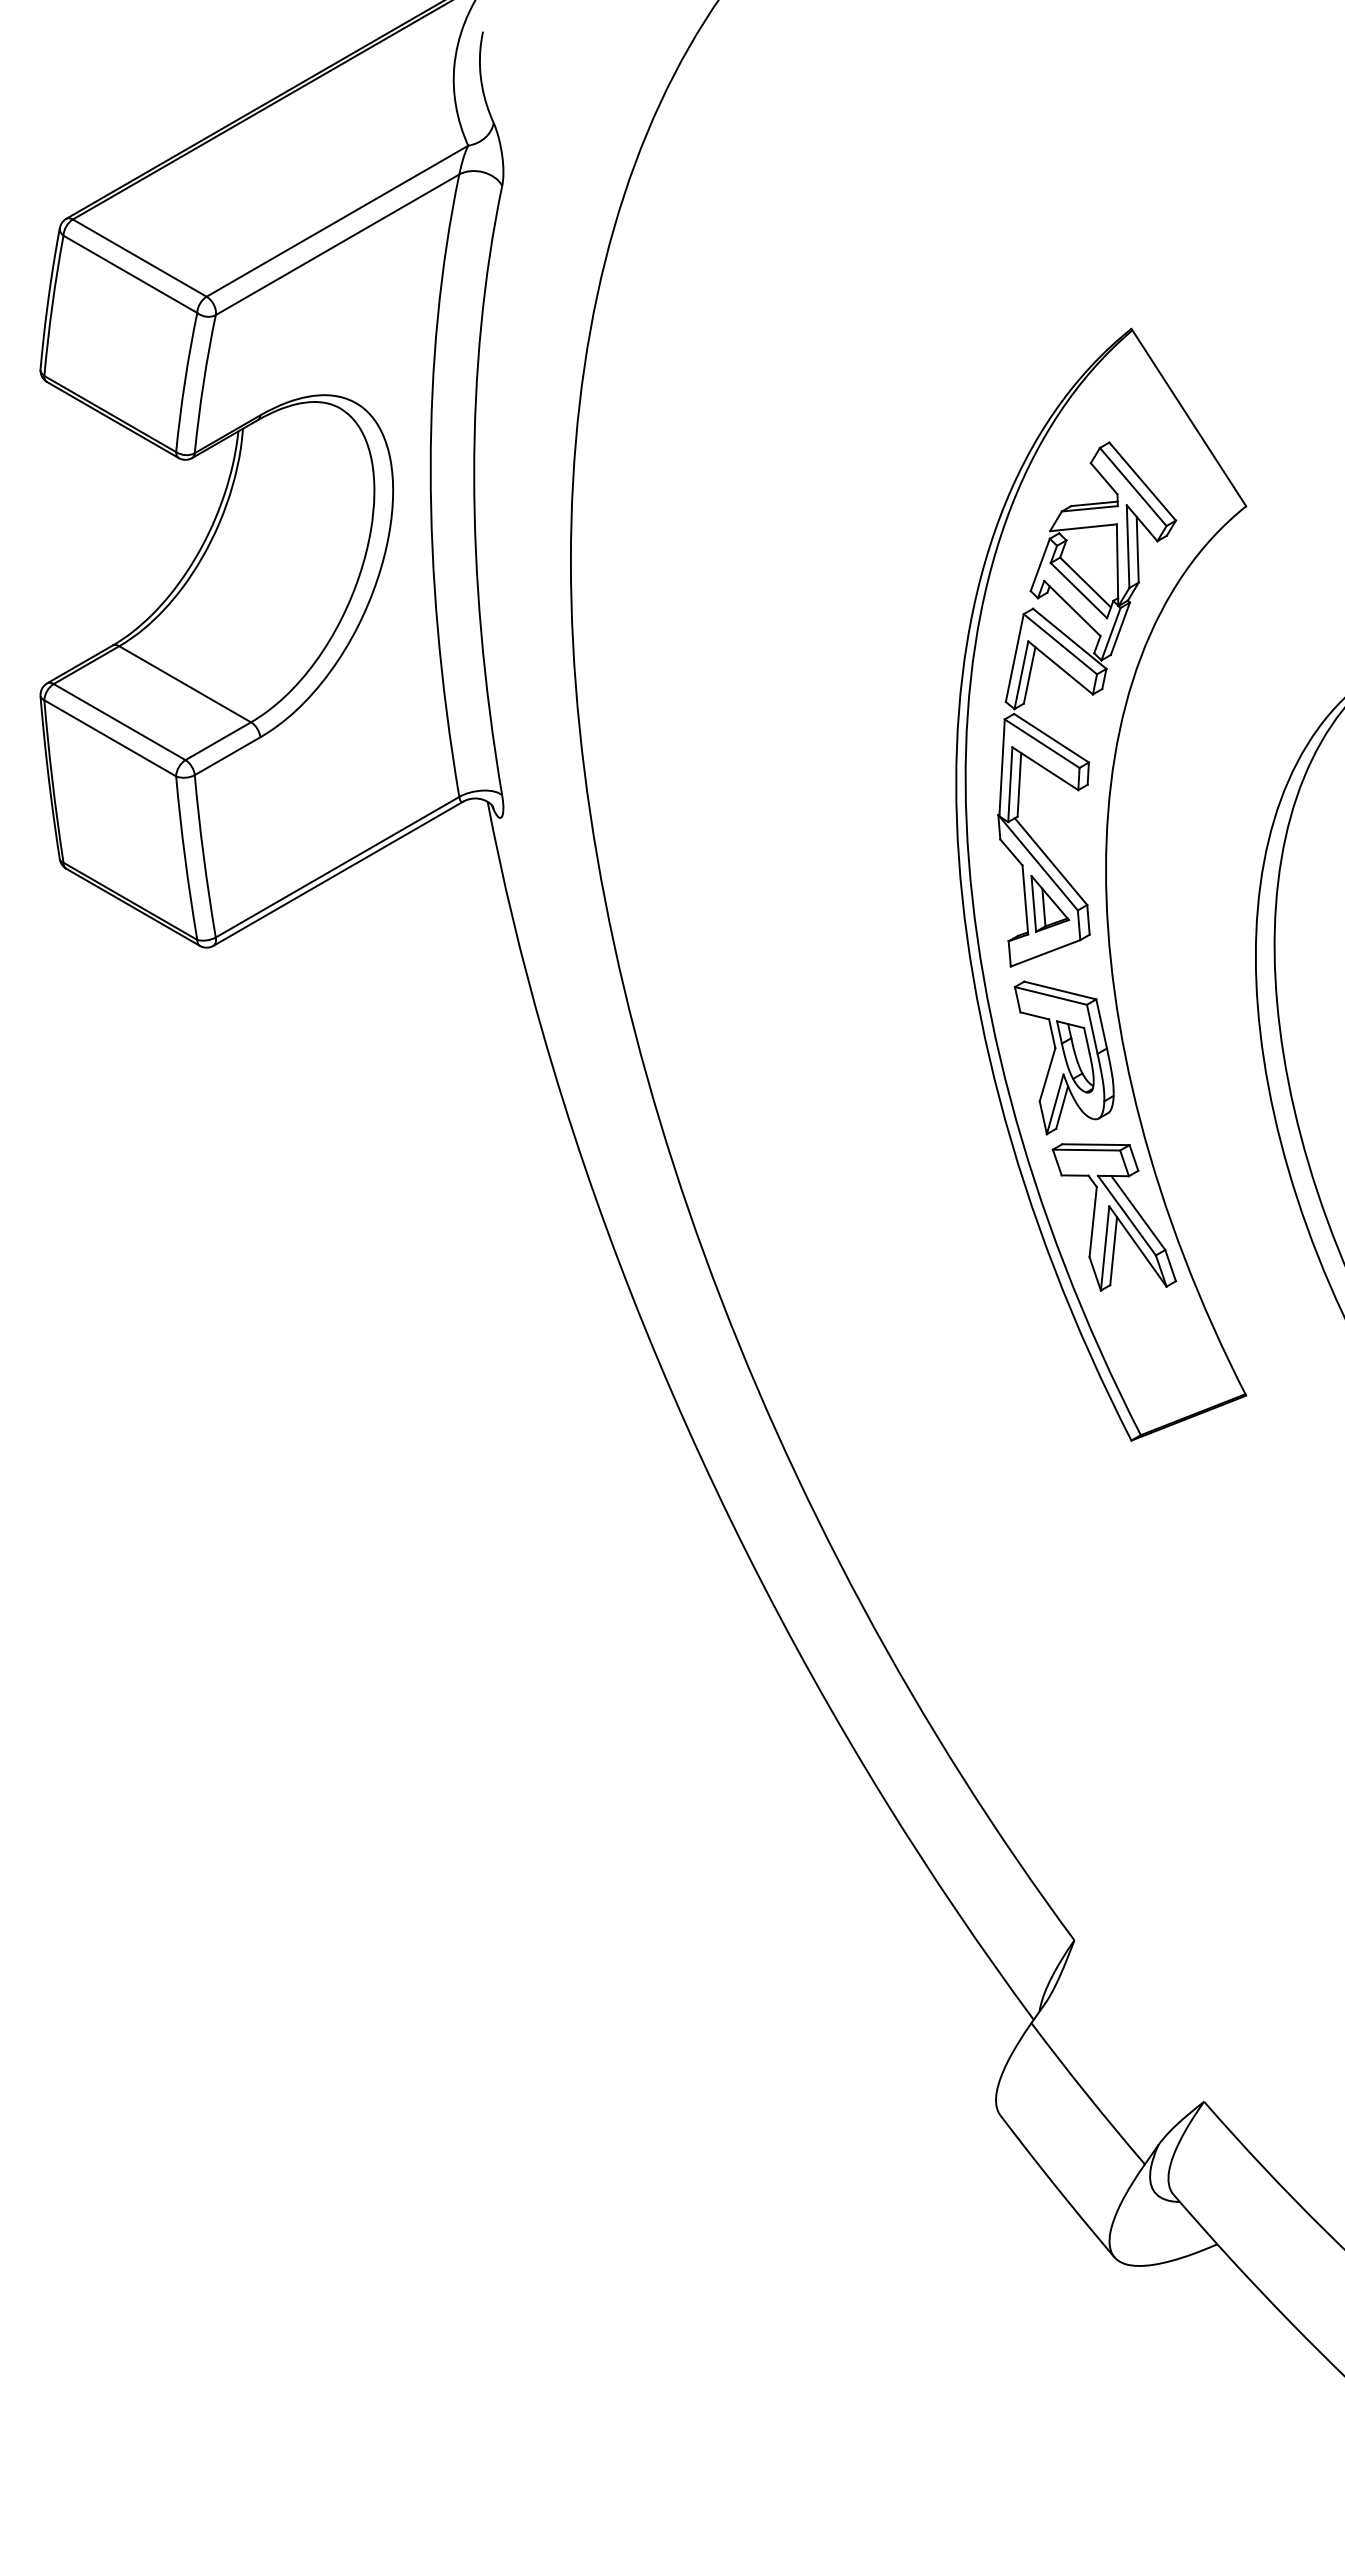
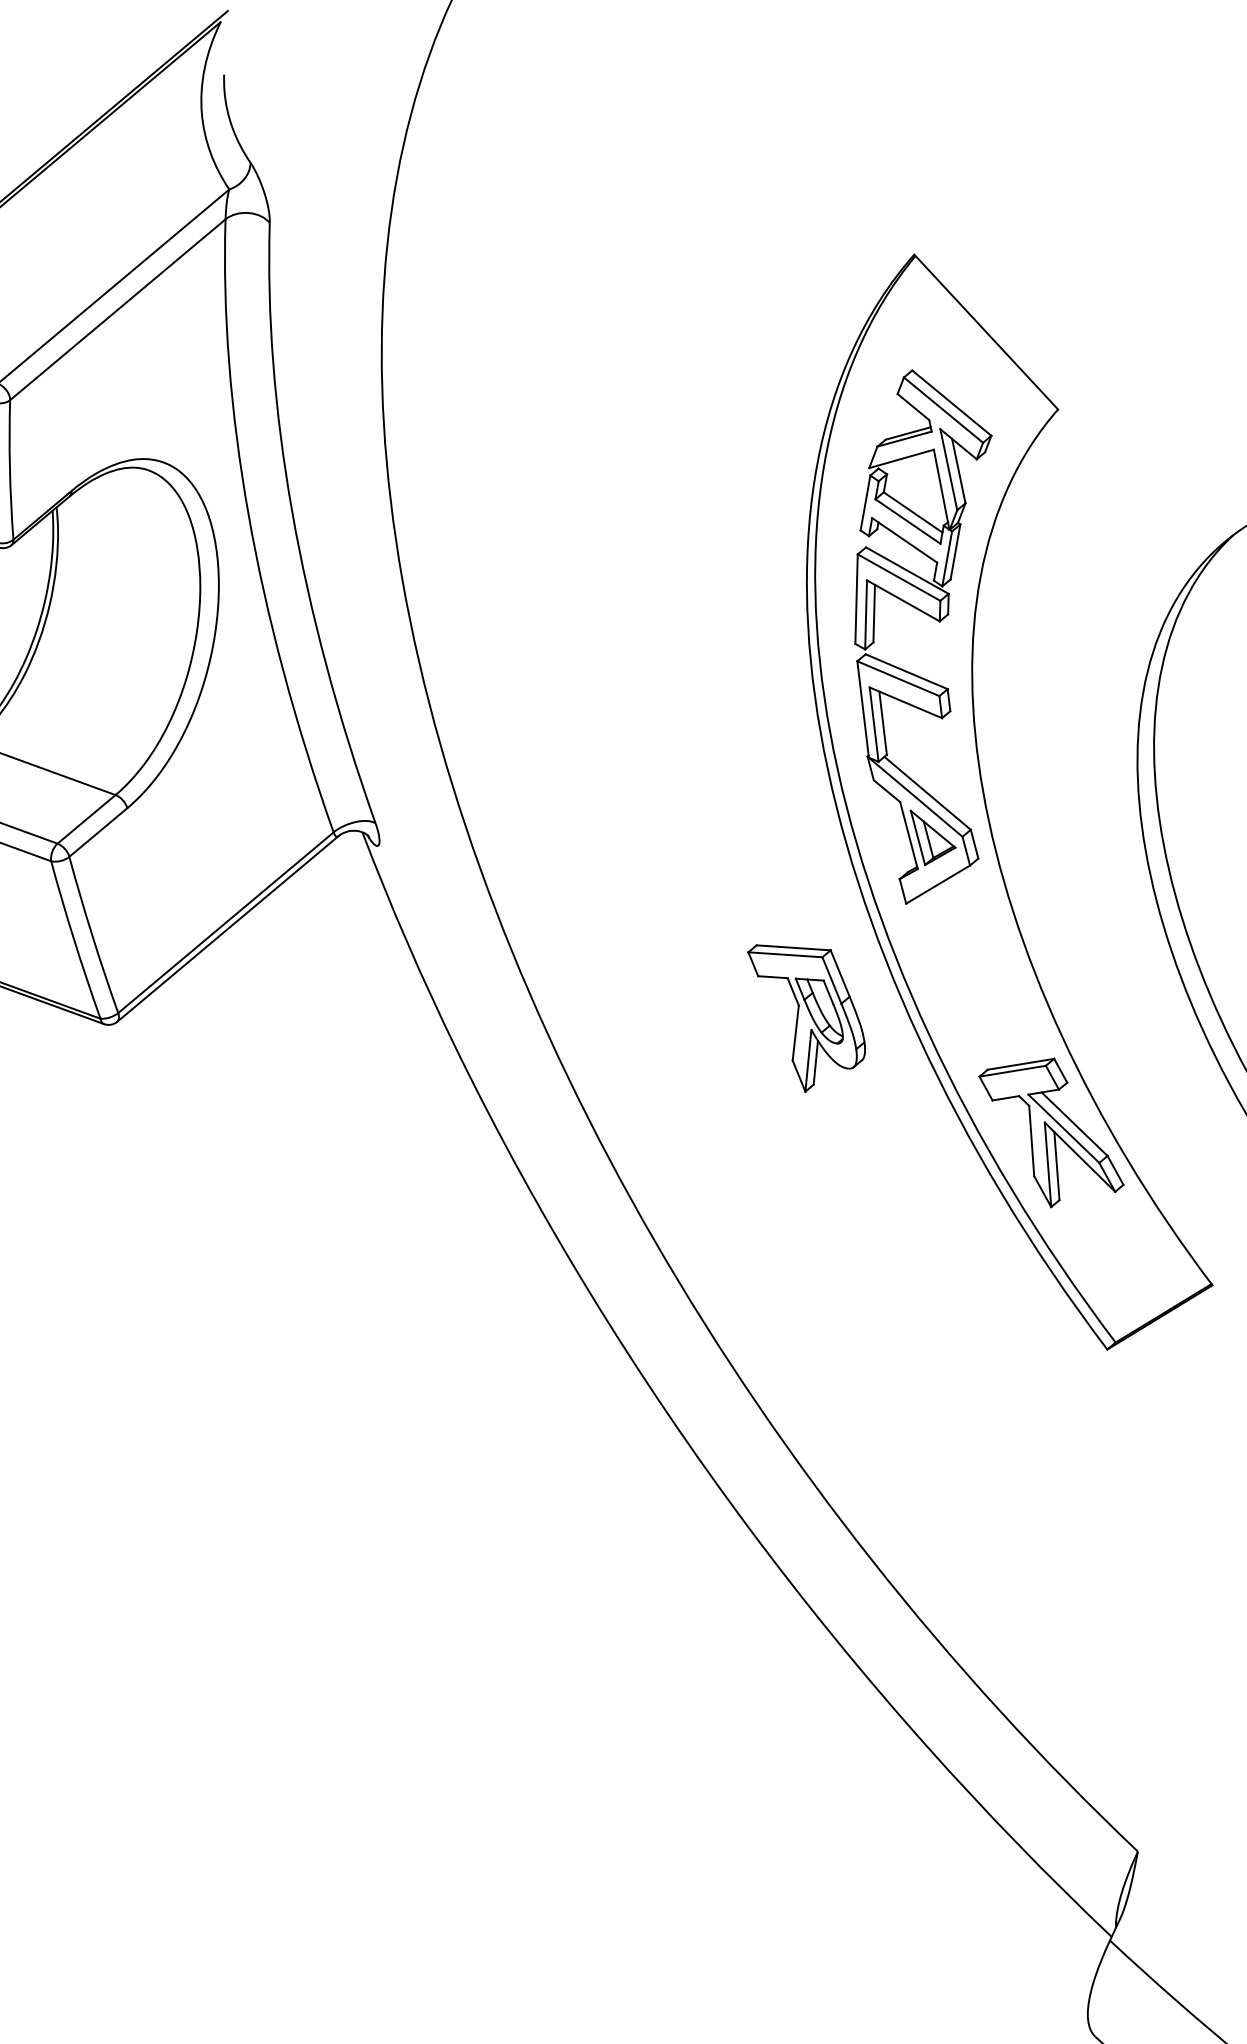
part: (1063, 1057) -> (808, 1013), moved

